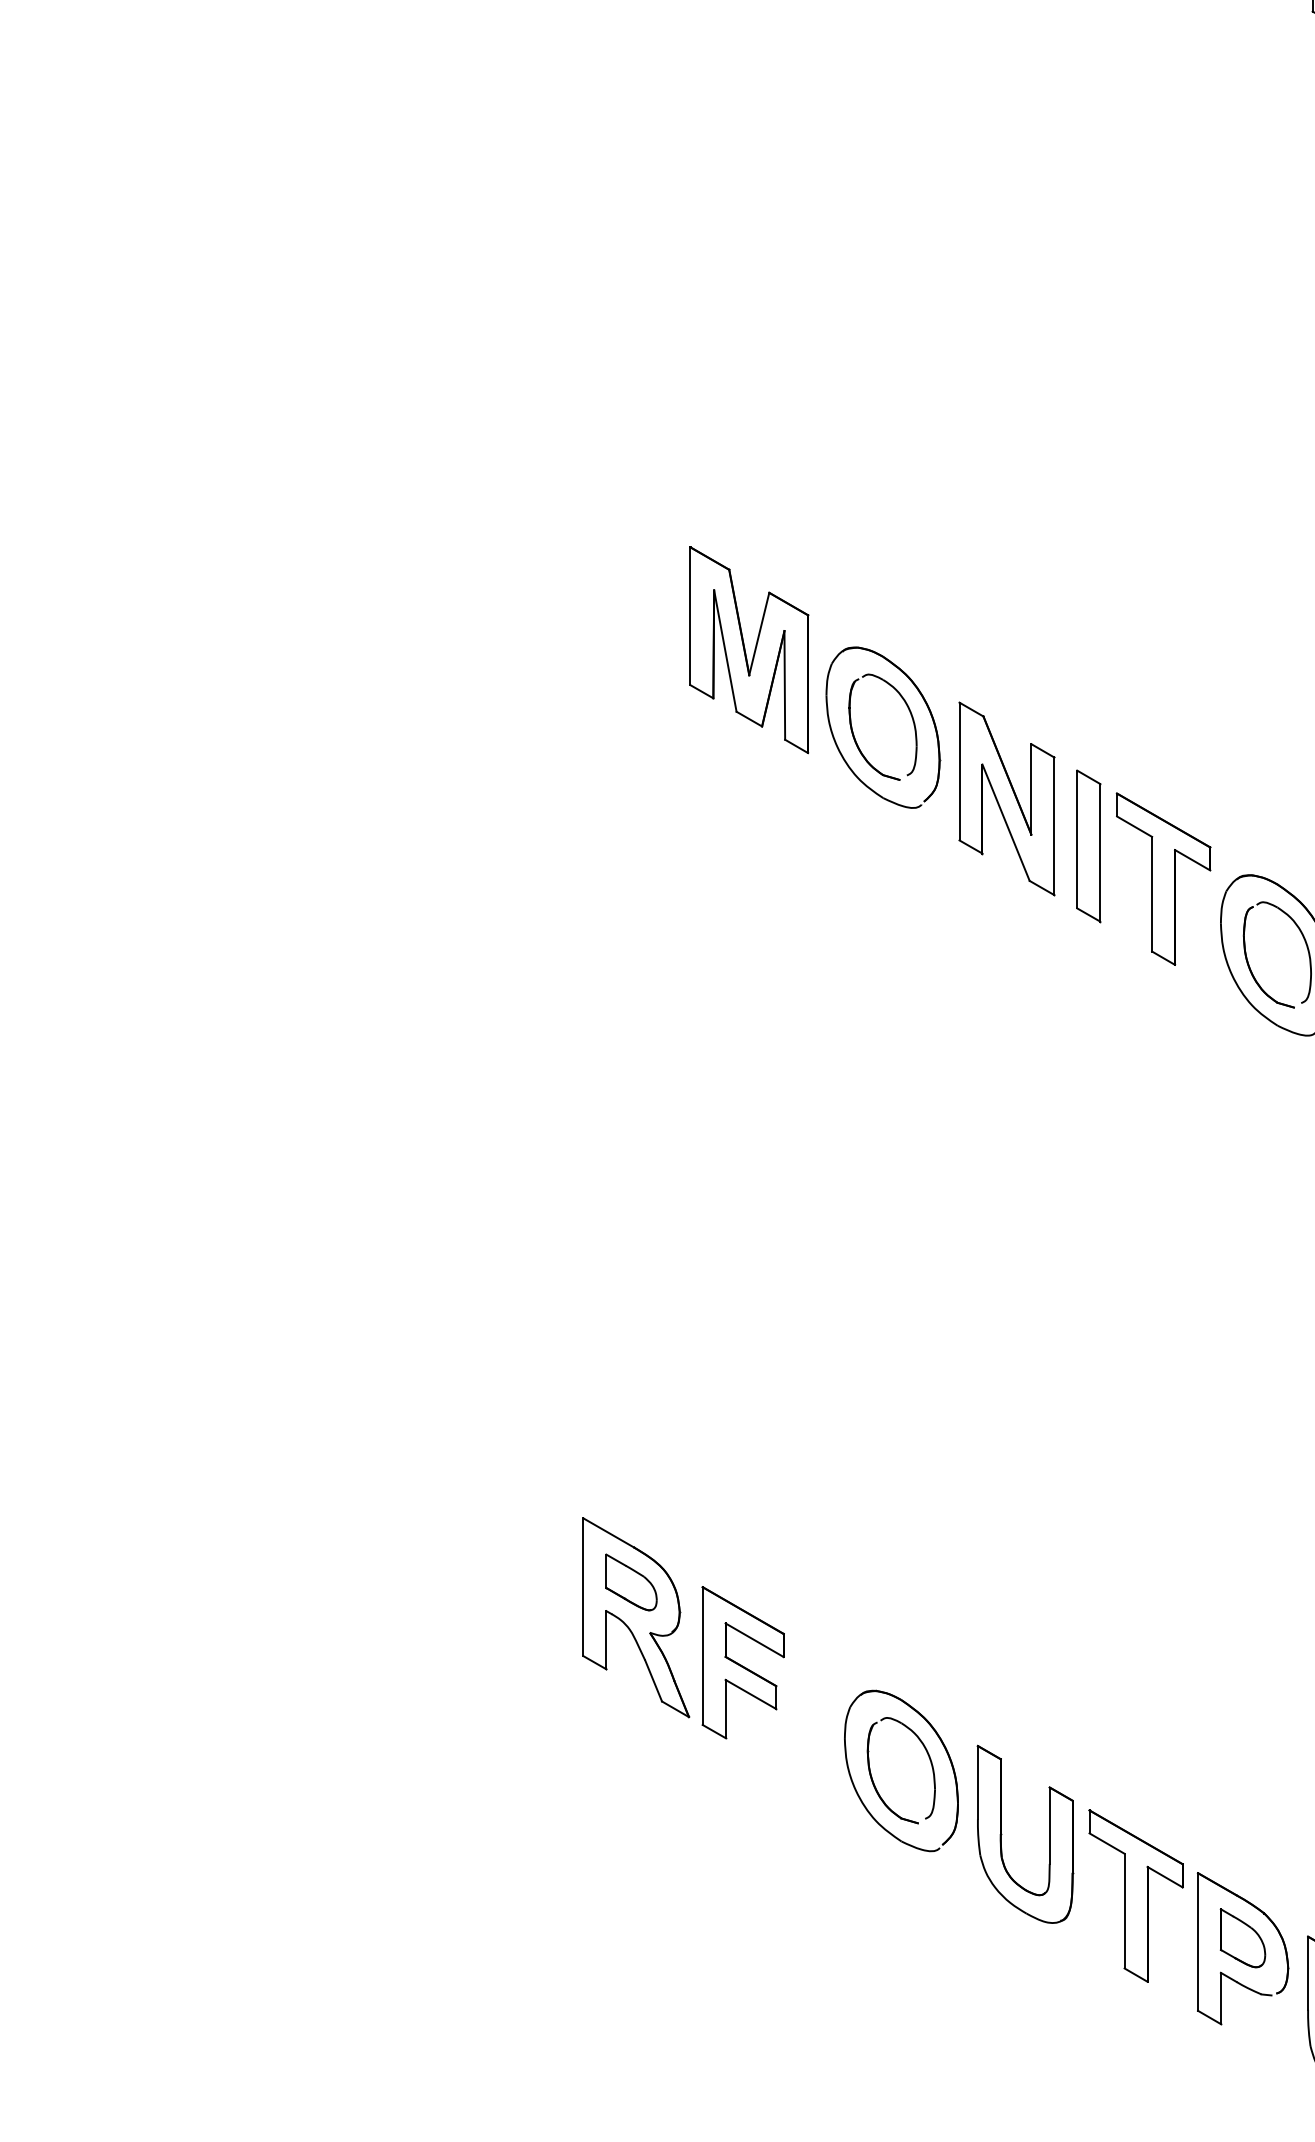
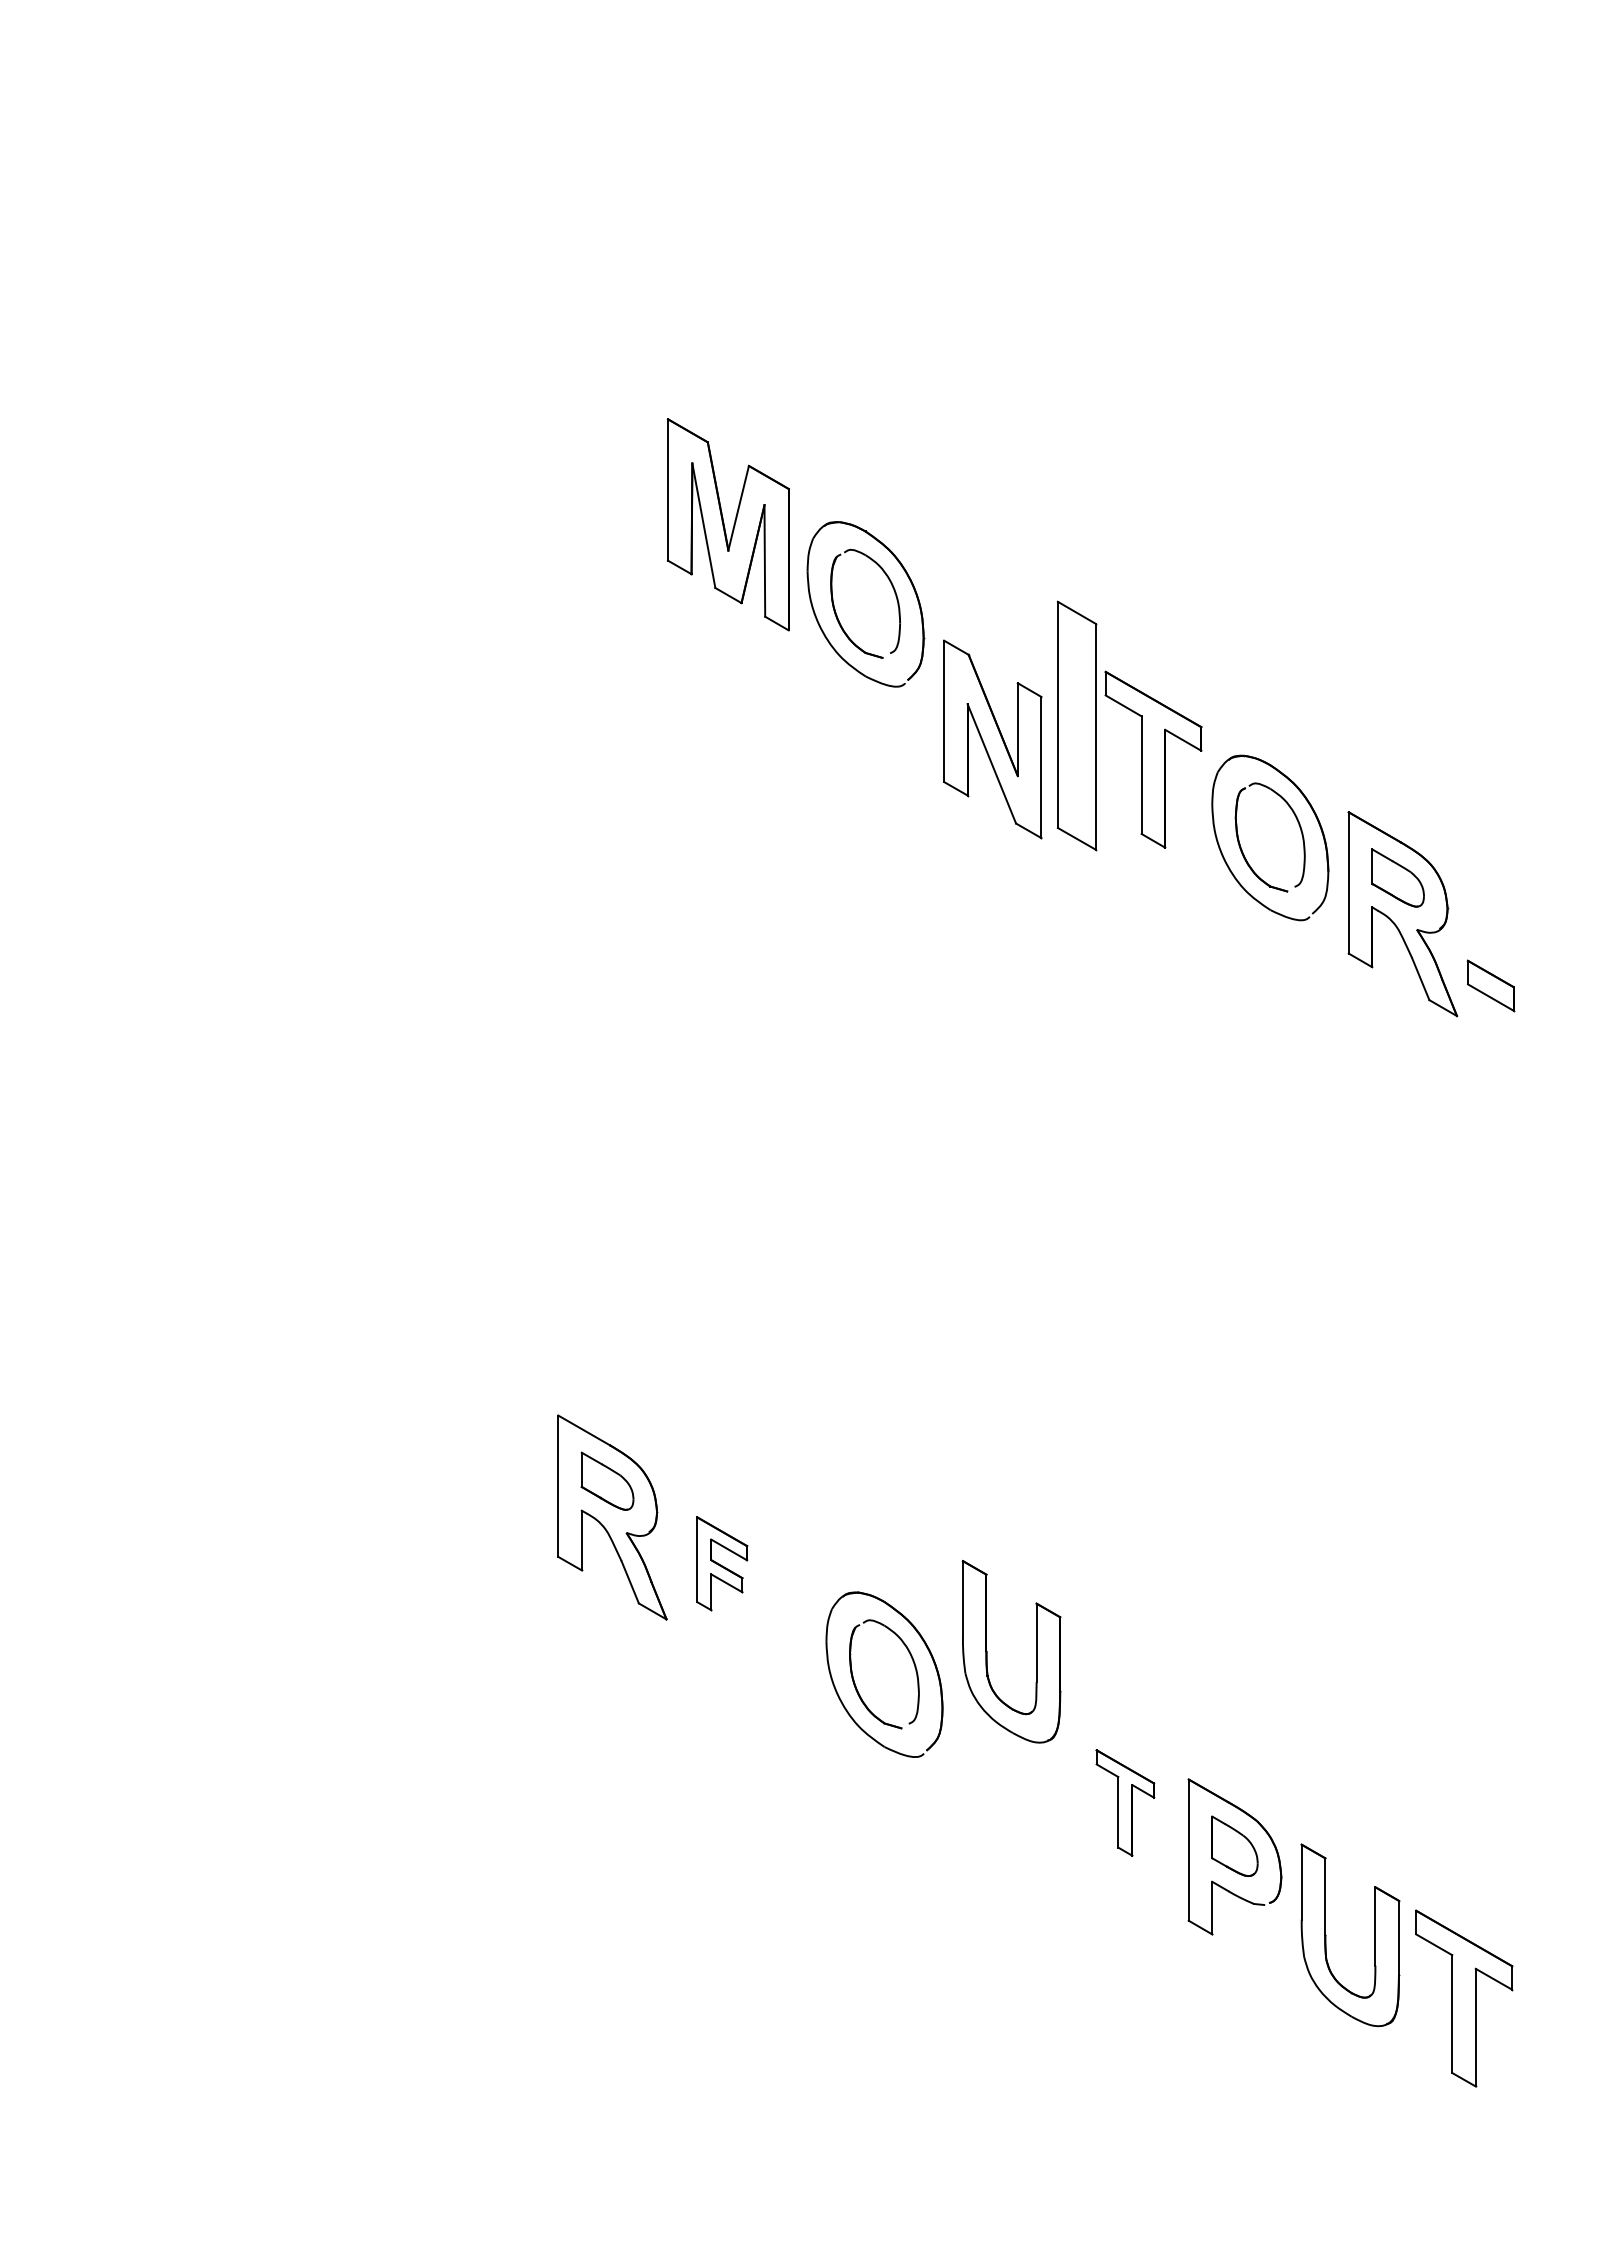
part: (1006, 799) -> (992, 739), moved
part: (1088, 845) -> (1076, 725), size x1.6
part: (742, 1662) -> (721, 1563), size x0.6
part: (1001, 1834) -> (987, 1651), moved
part: (1136, 1895) -> (1125, 1802), size x0.6

